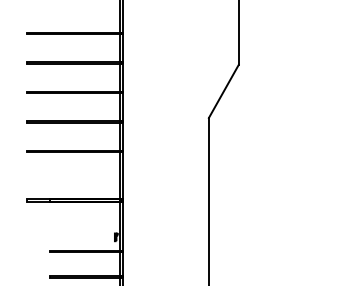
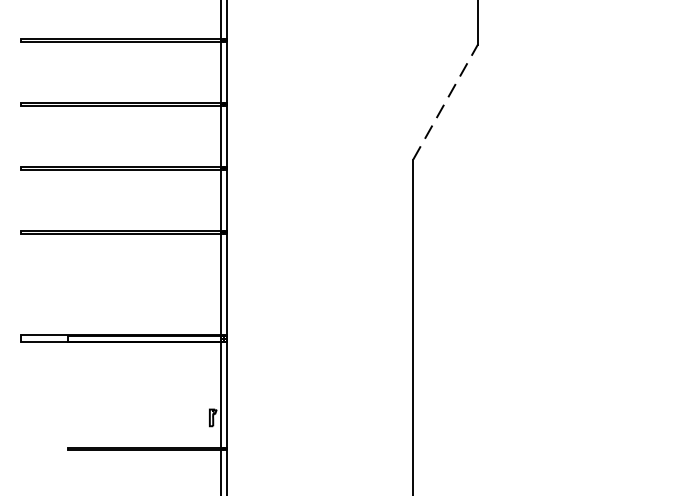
line: (224, 91) -> (447, 102), solid -> dashed

